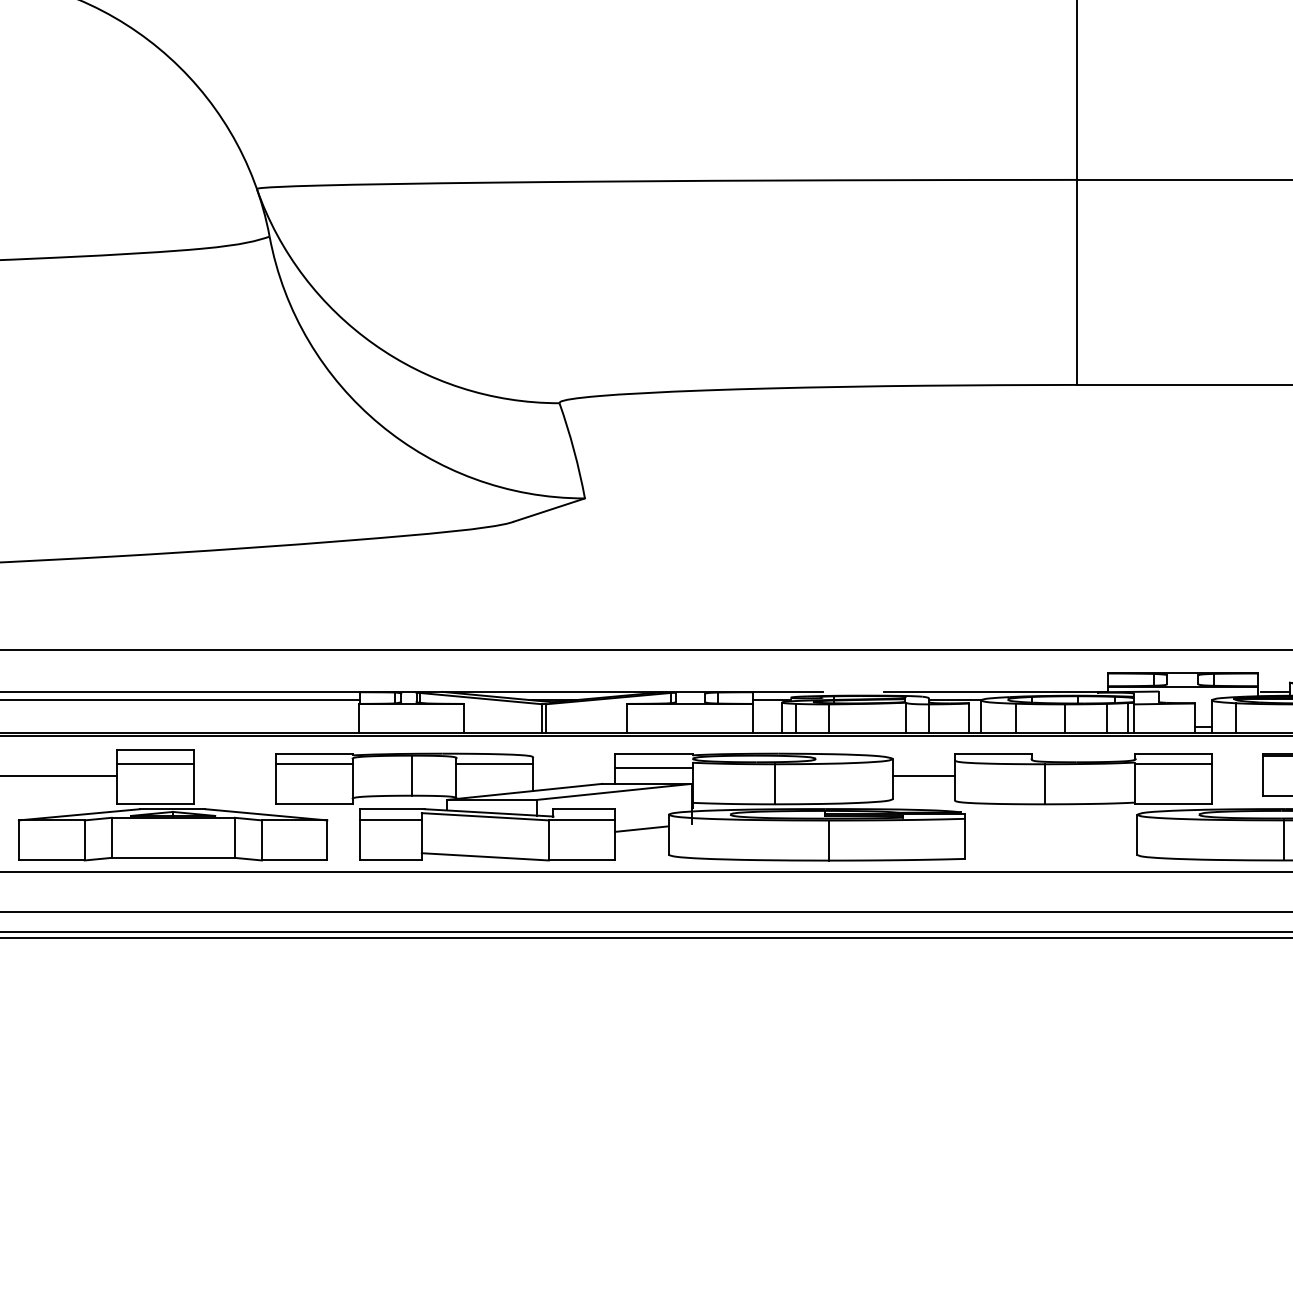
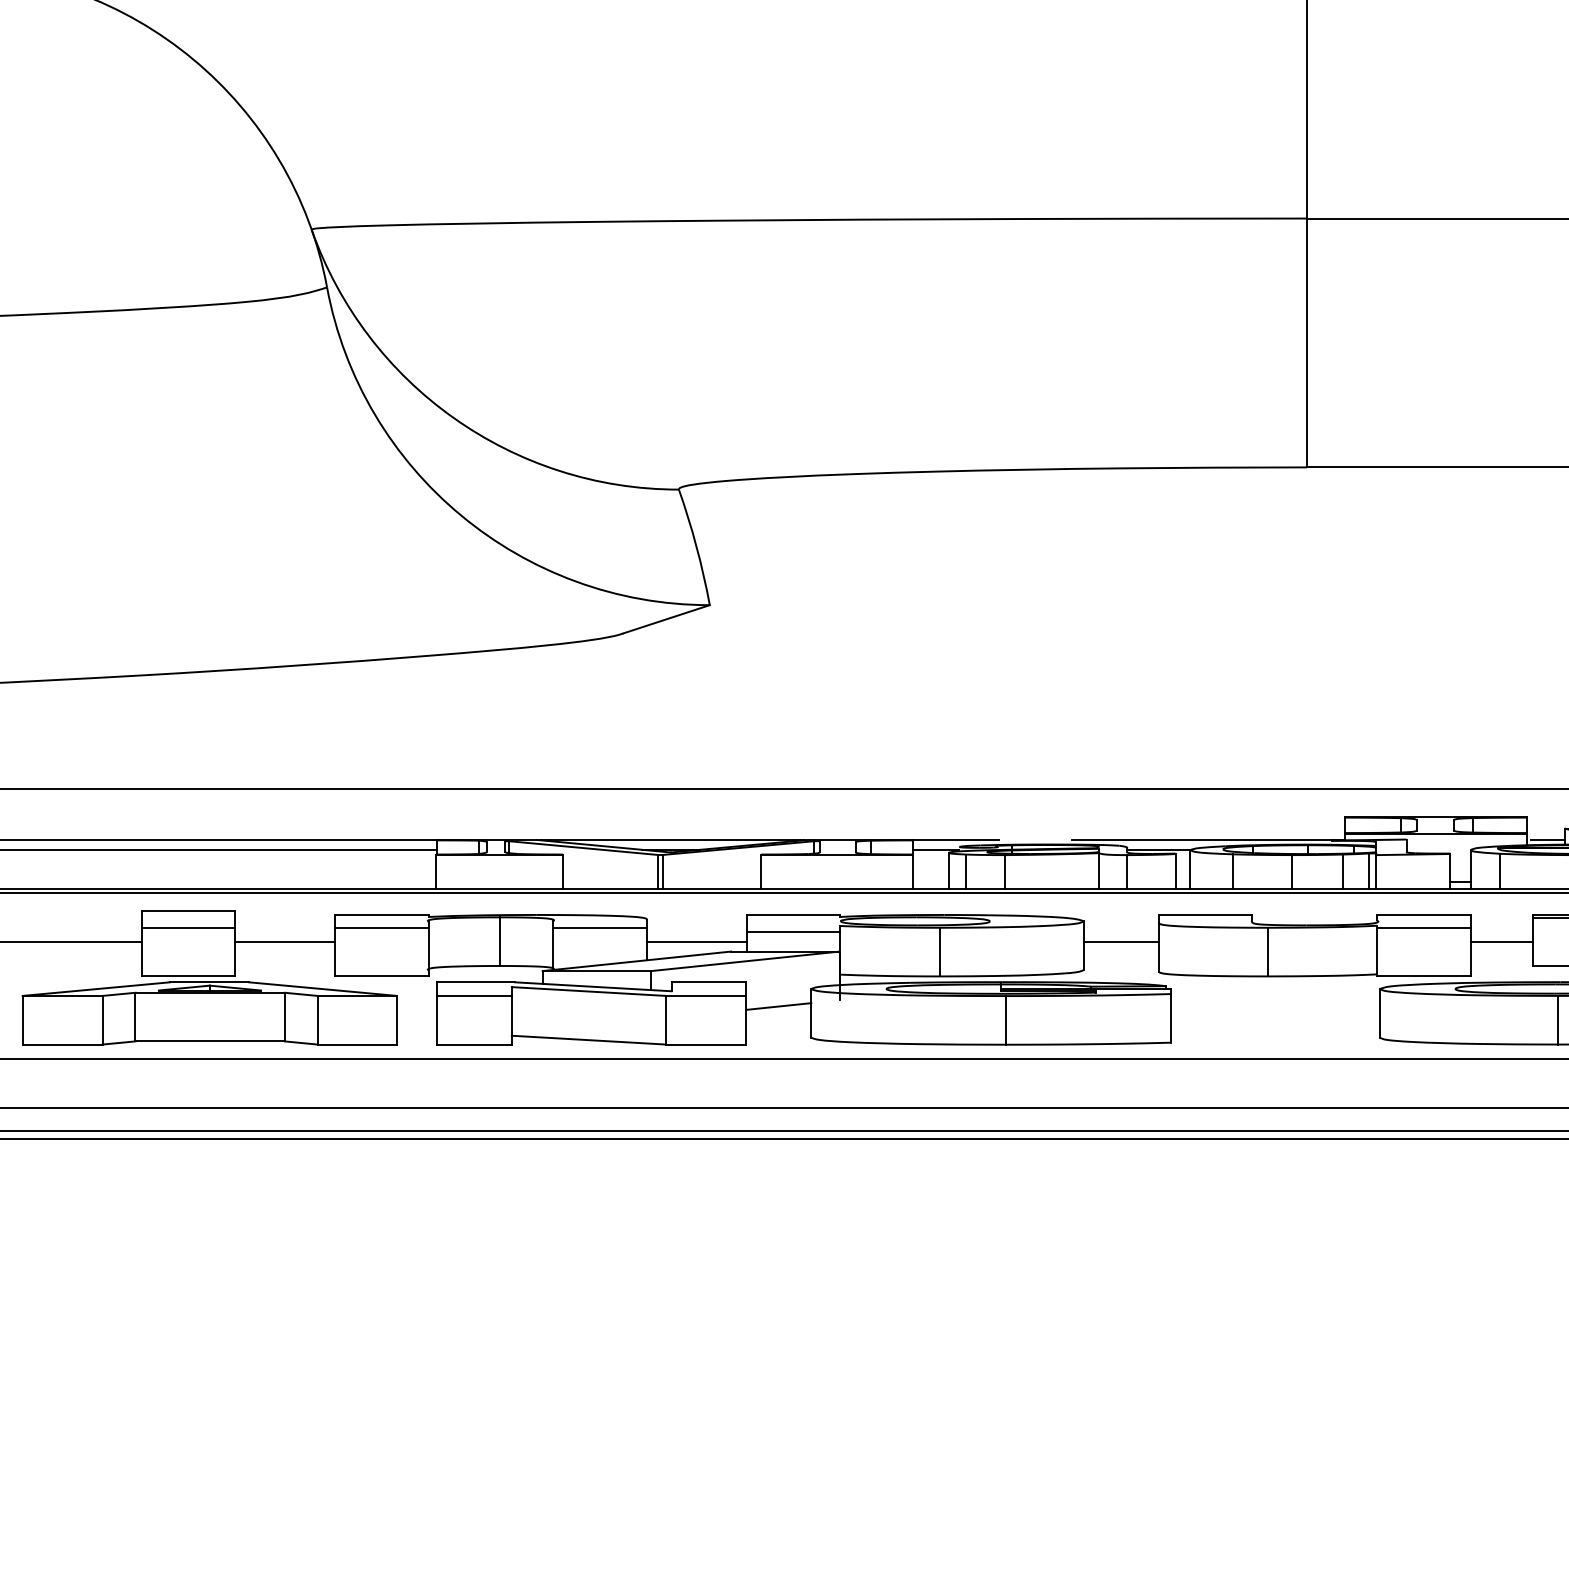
line: (235, 775) -> (285, 941), added
line: (573, 775) -> (696, 941), added
line: (1237, 775) -> (1501, 941), added

